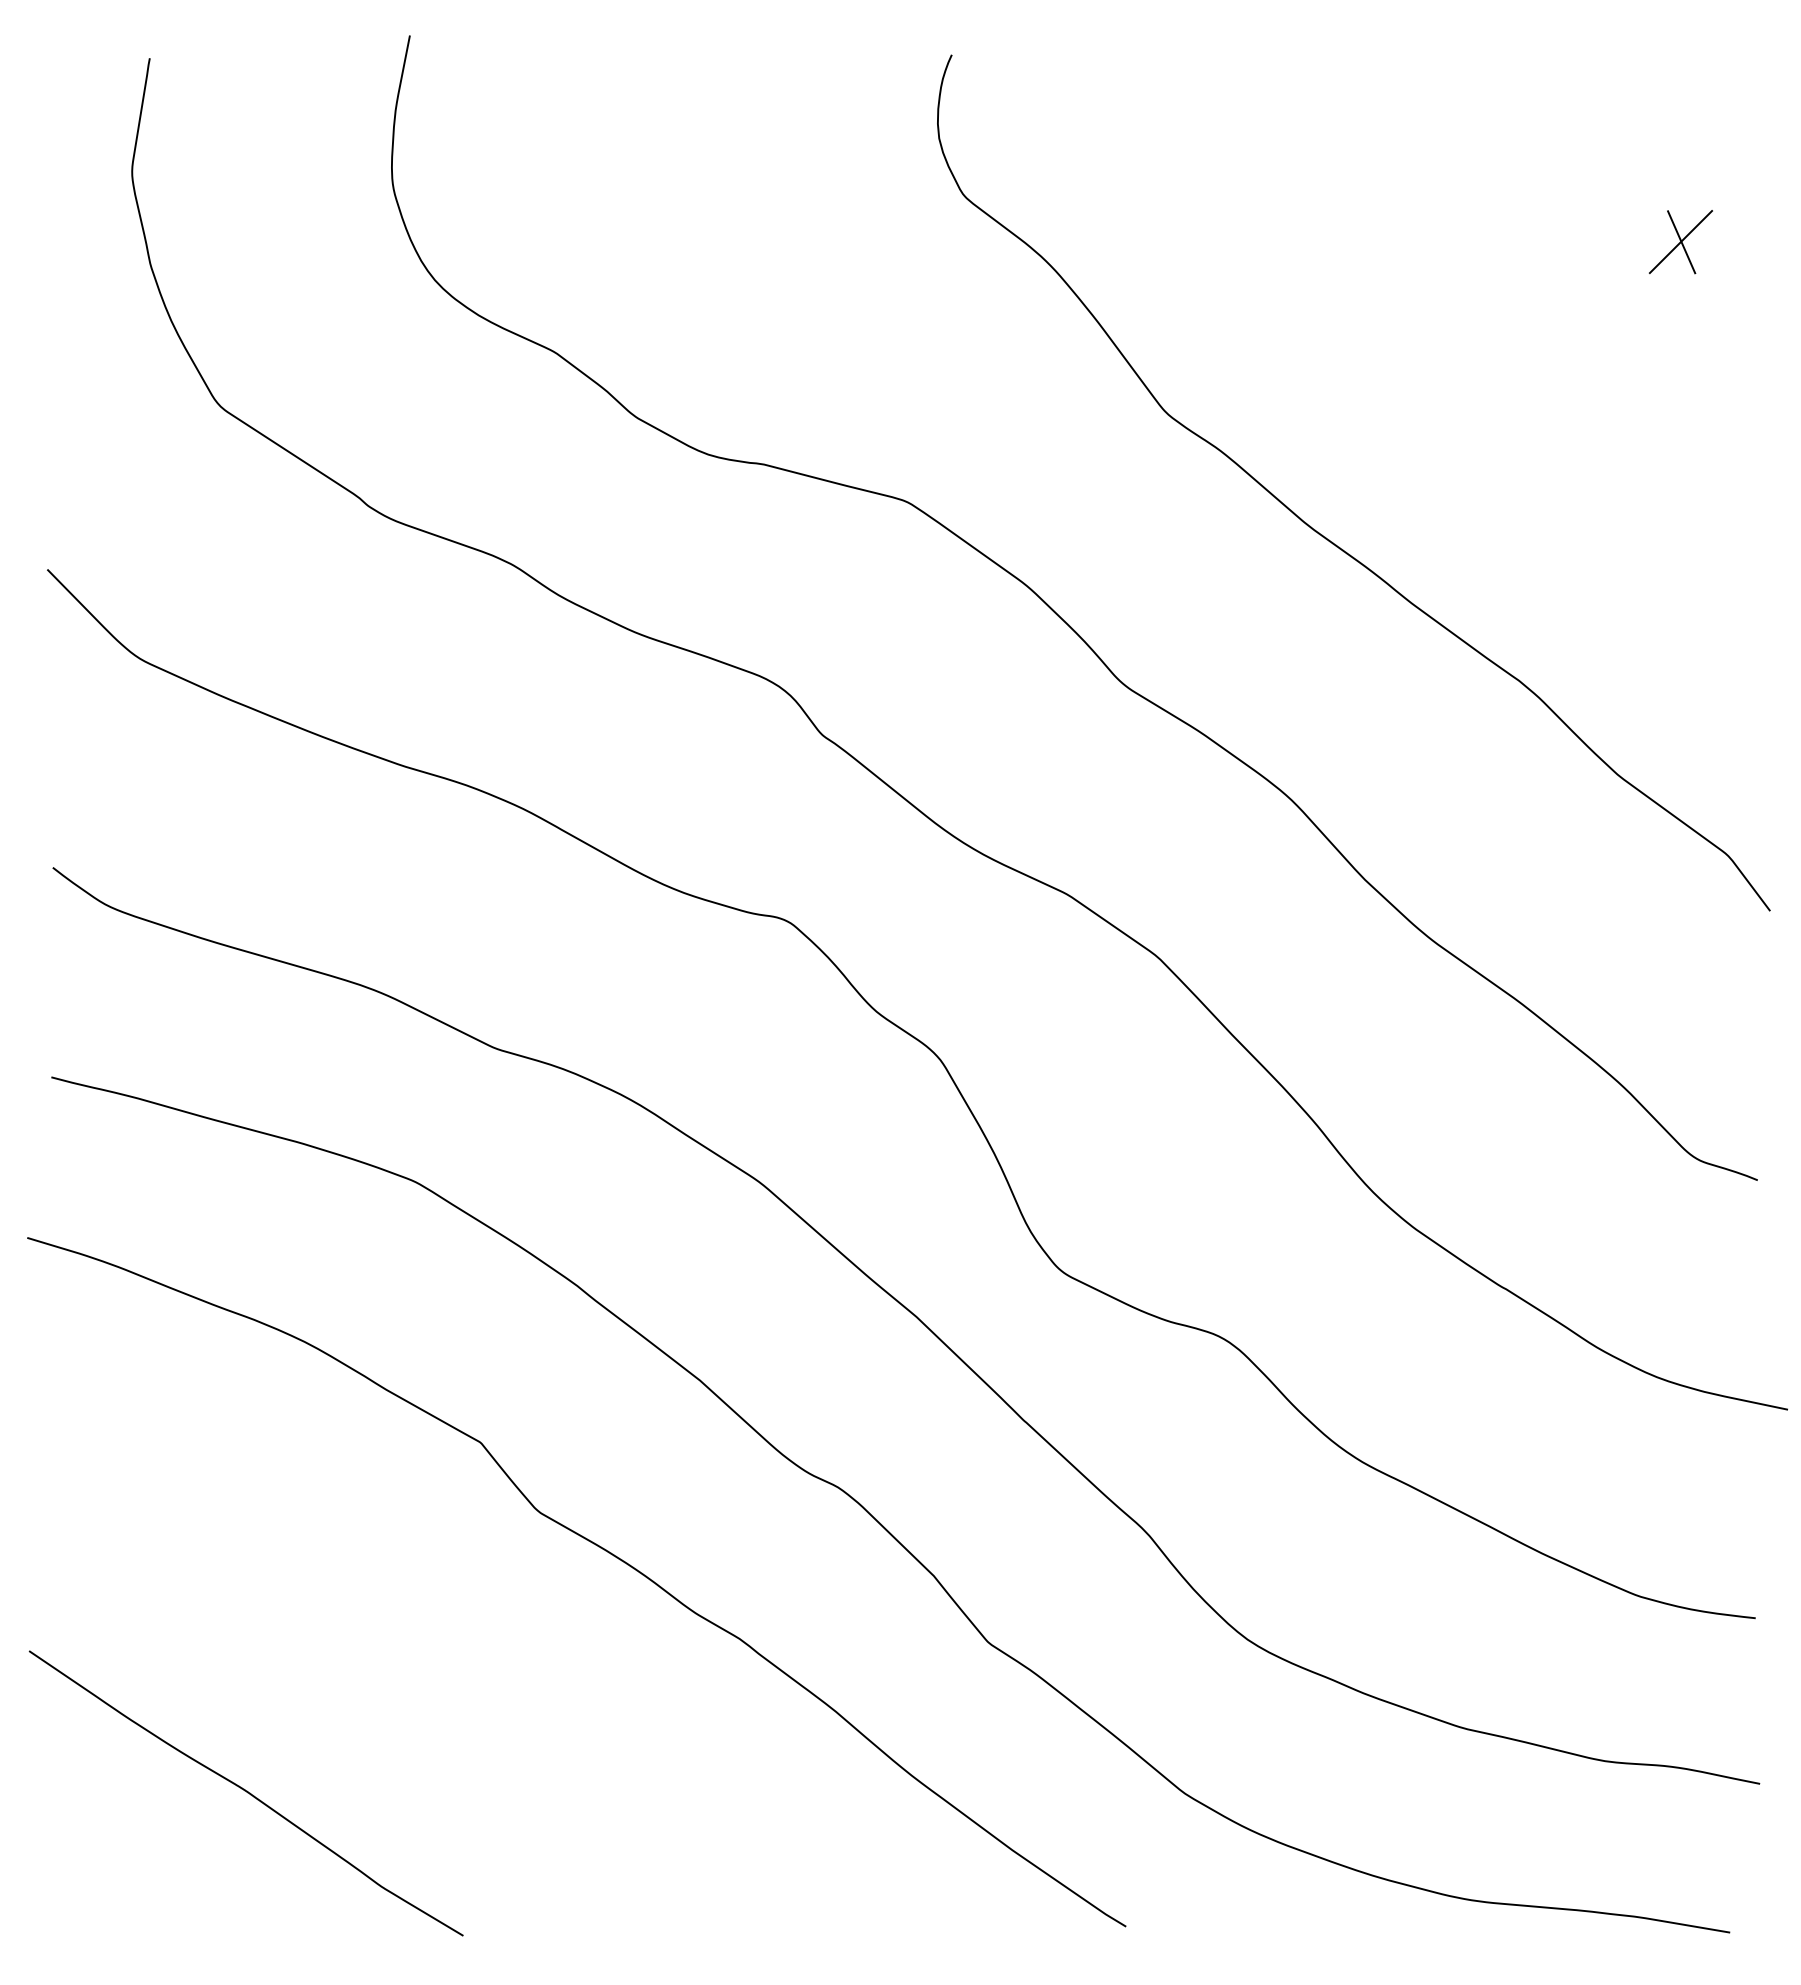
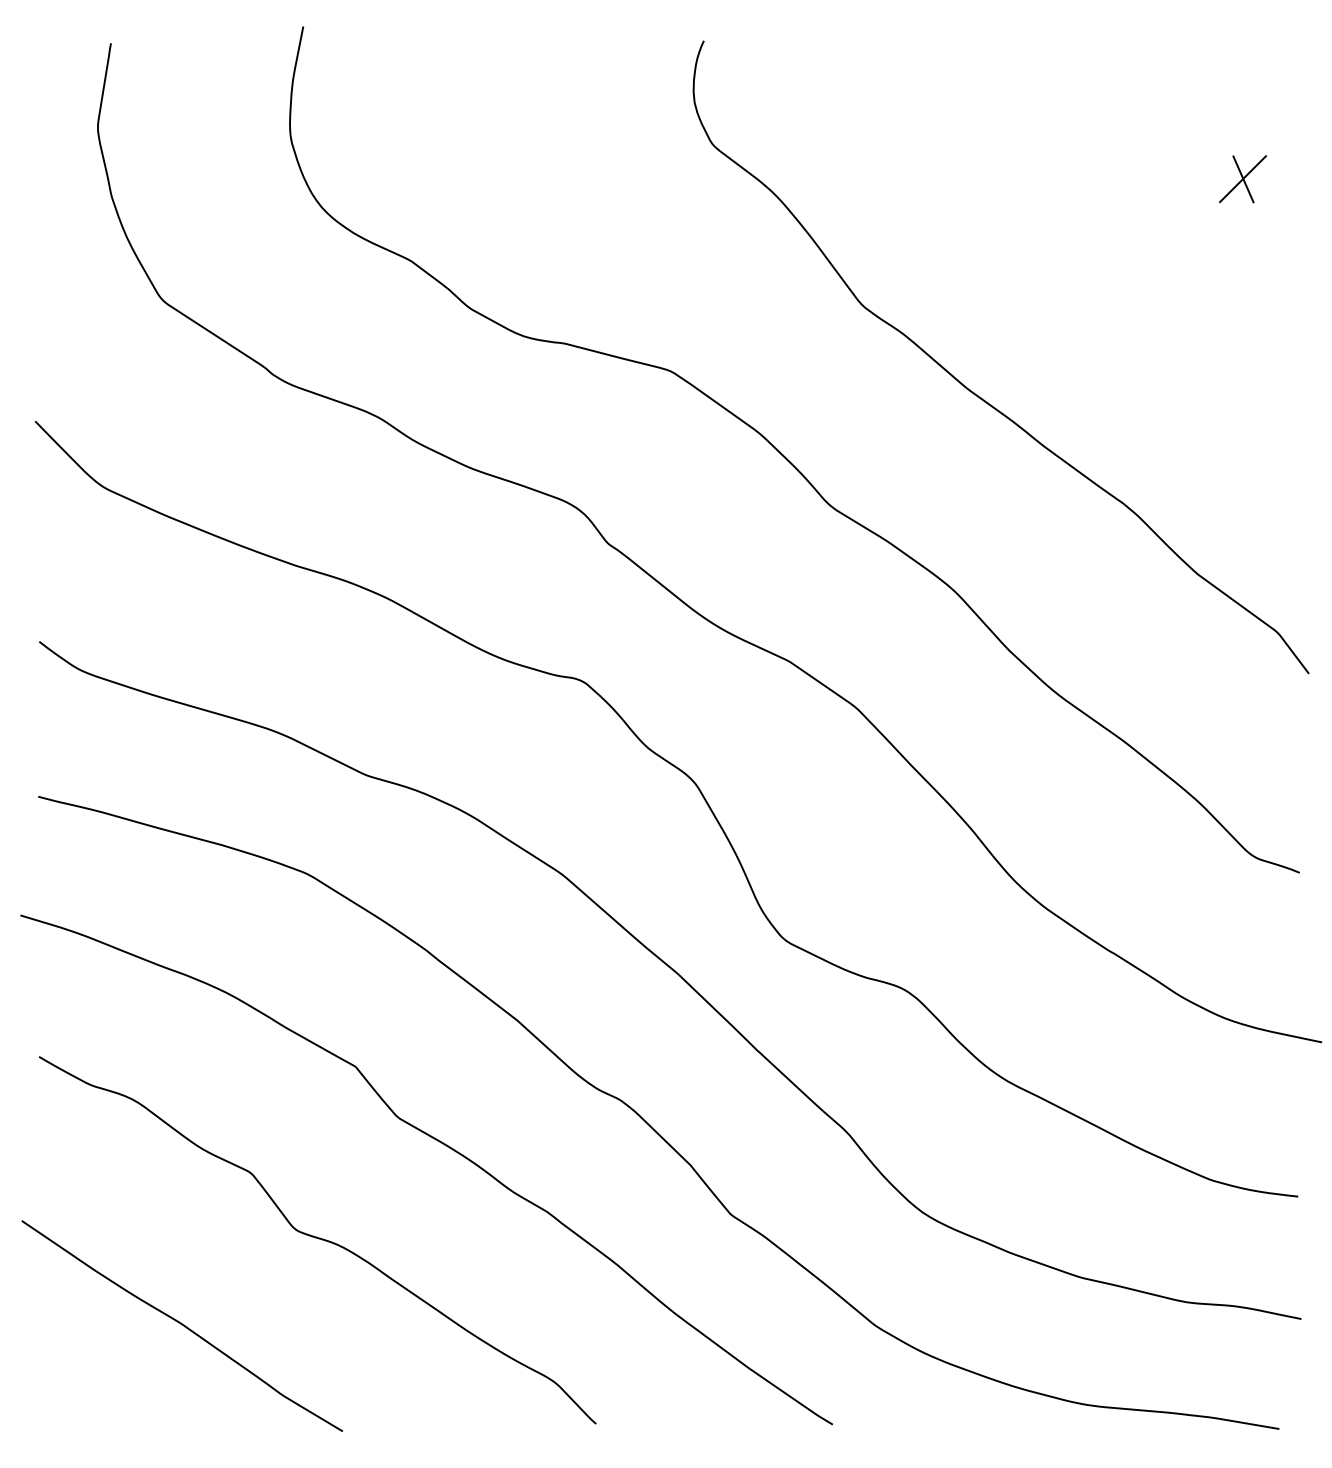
curve: (429, 1675) -> (317, 1238), added

